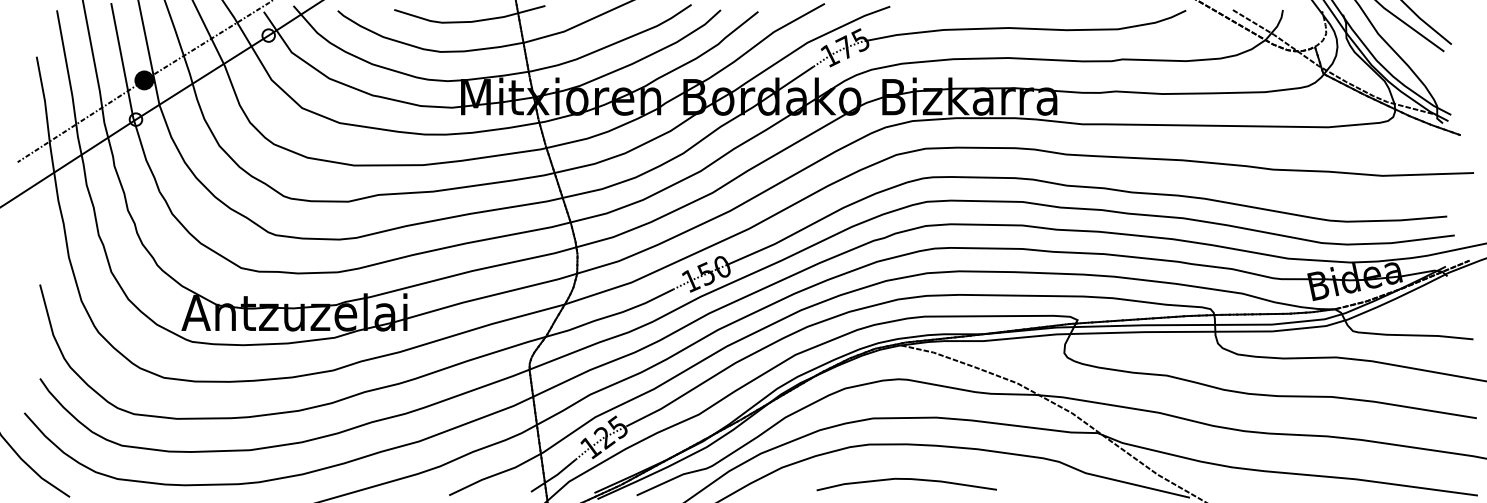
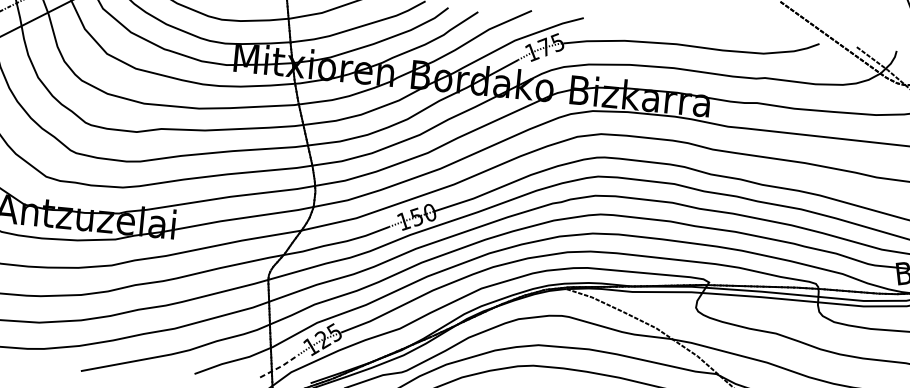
line: (554, 476) -> (280, 367), solid -> dashed

